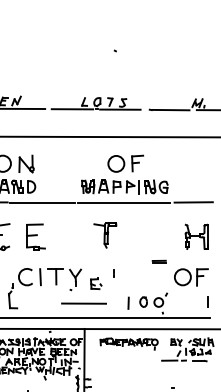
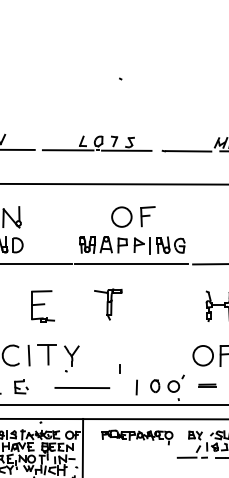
part: (35, 236) -> (42, 305), moved
part: (158, 261) -> (206, 385), moved
part: (113, 273) -> (118, 368), moved
part: (96, 283) -> (21, 386), moved

